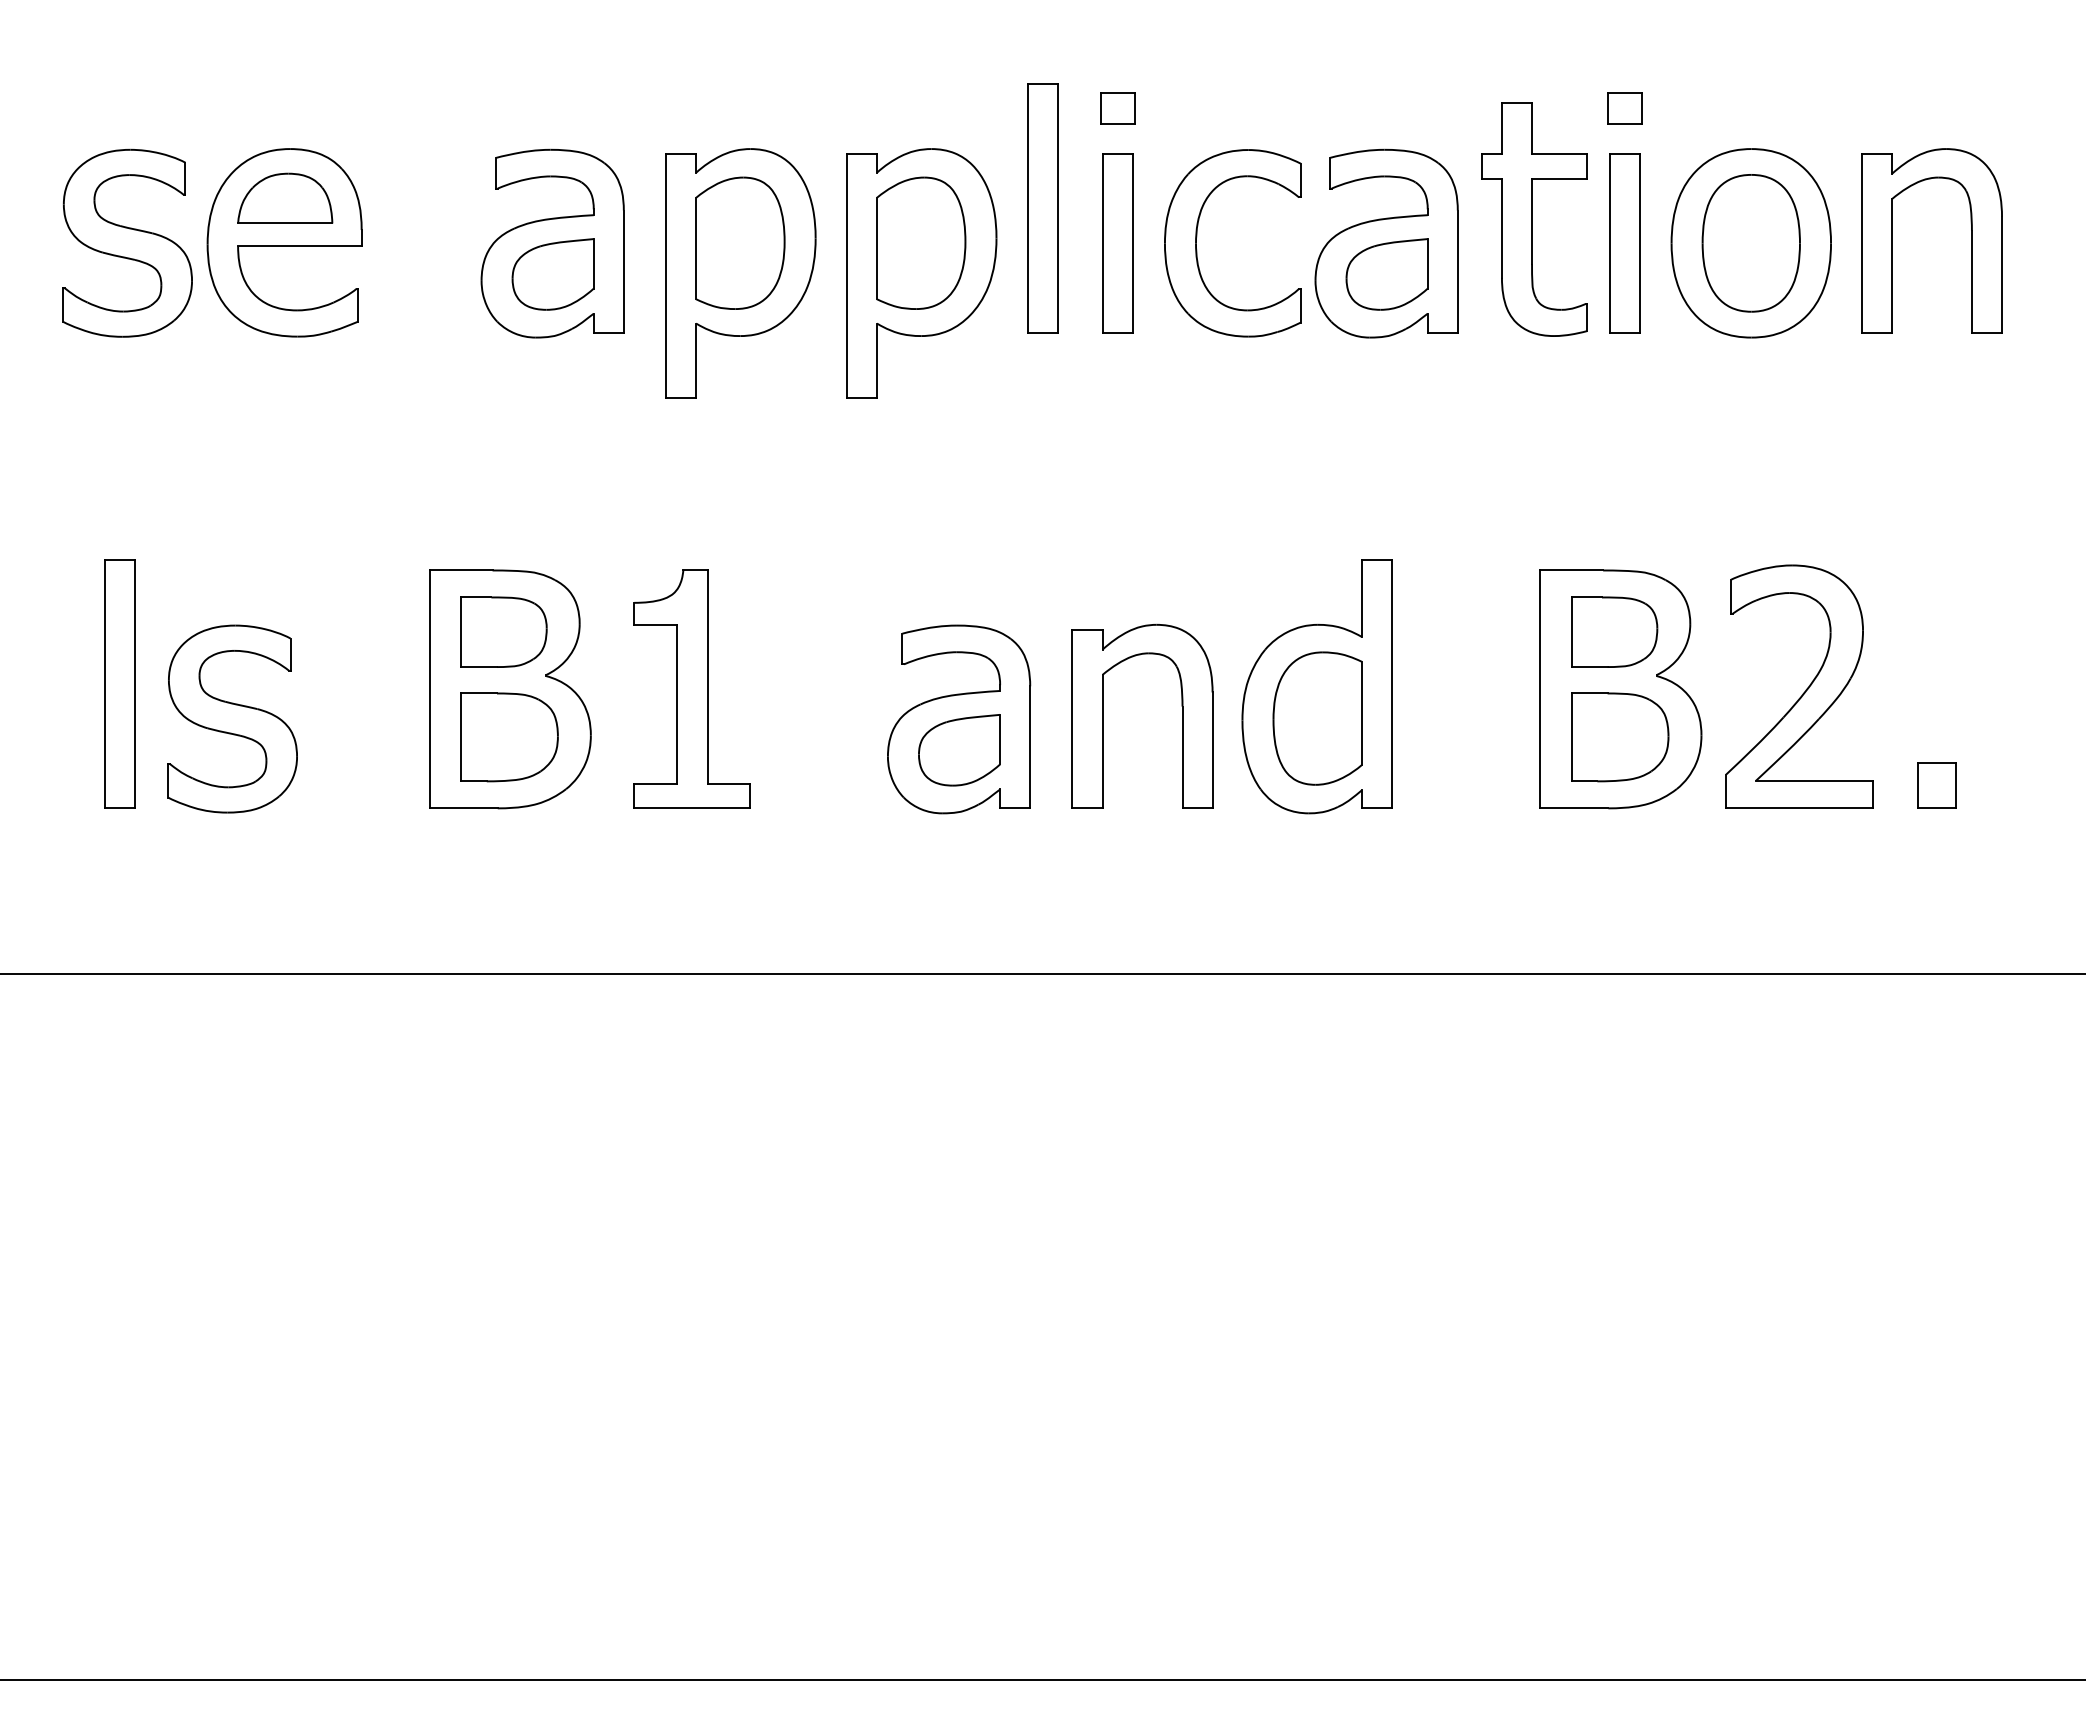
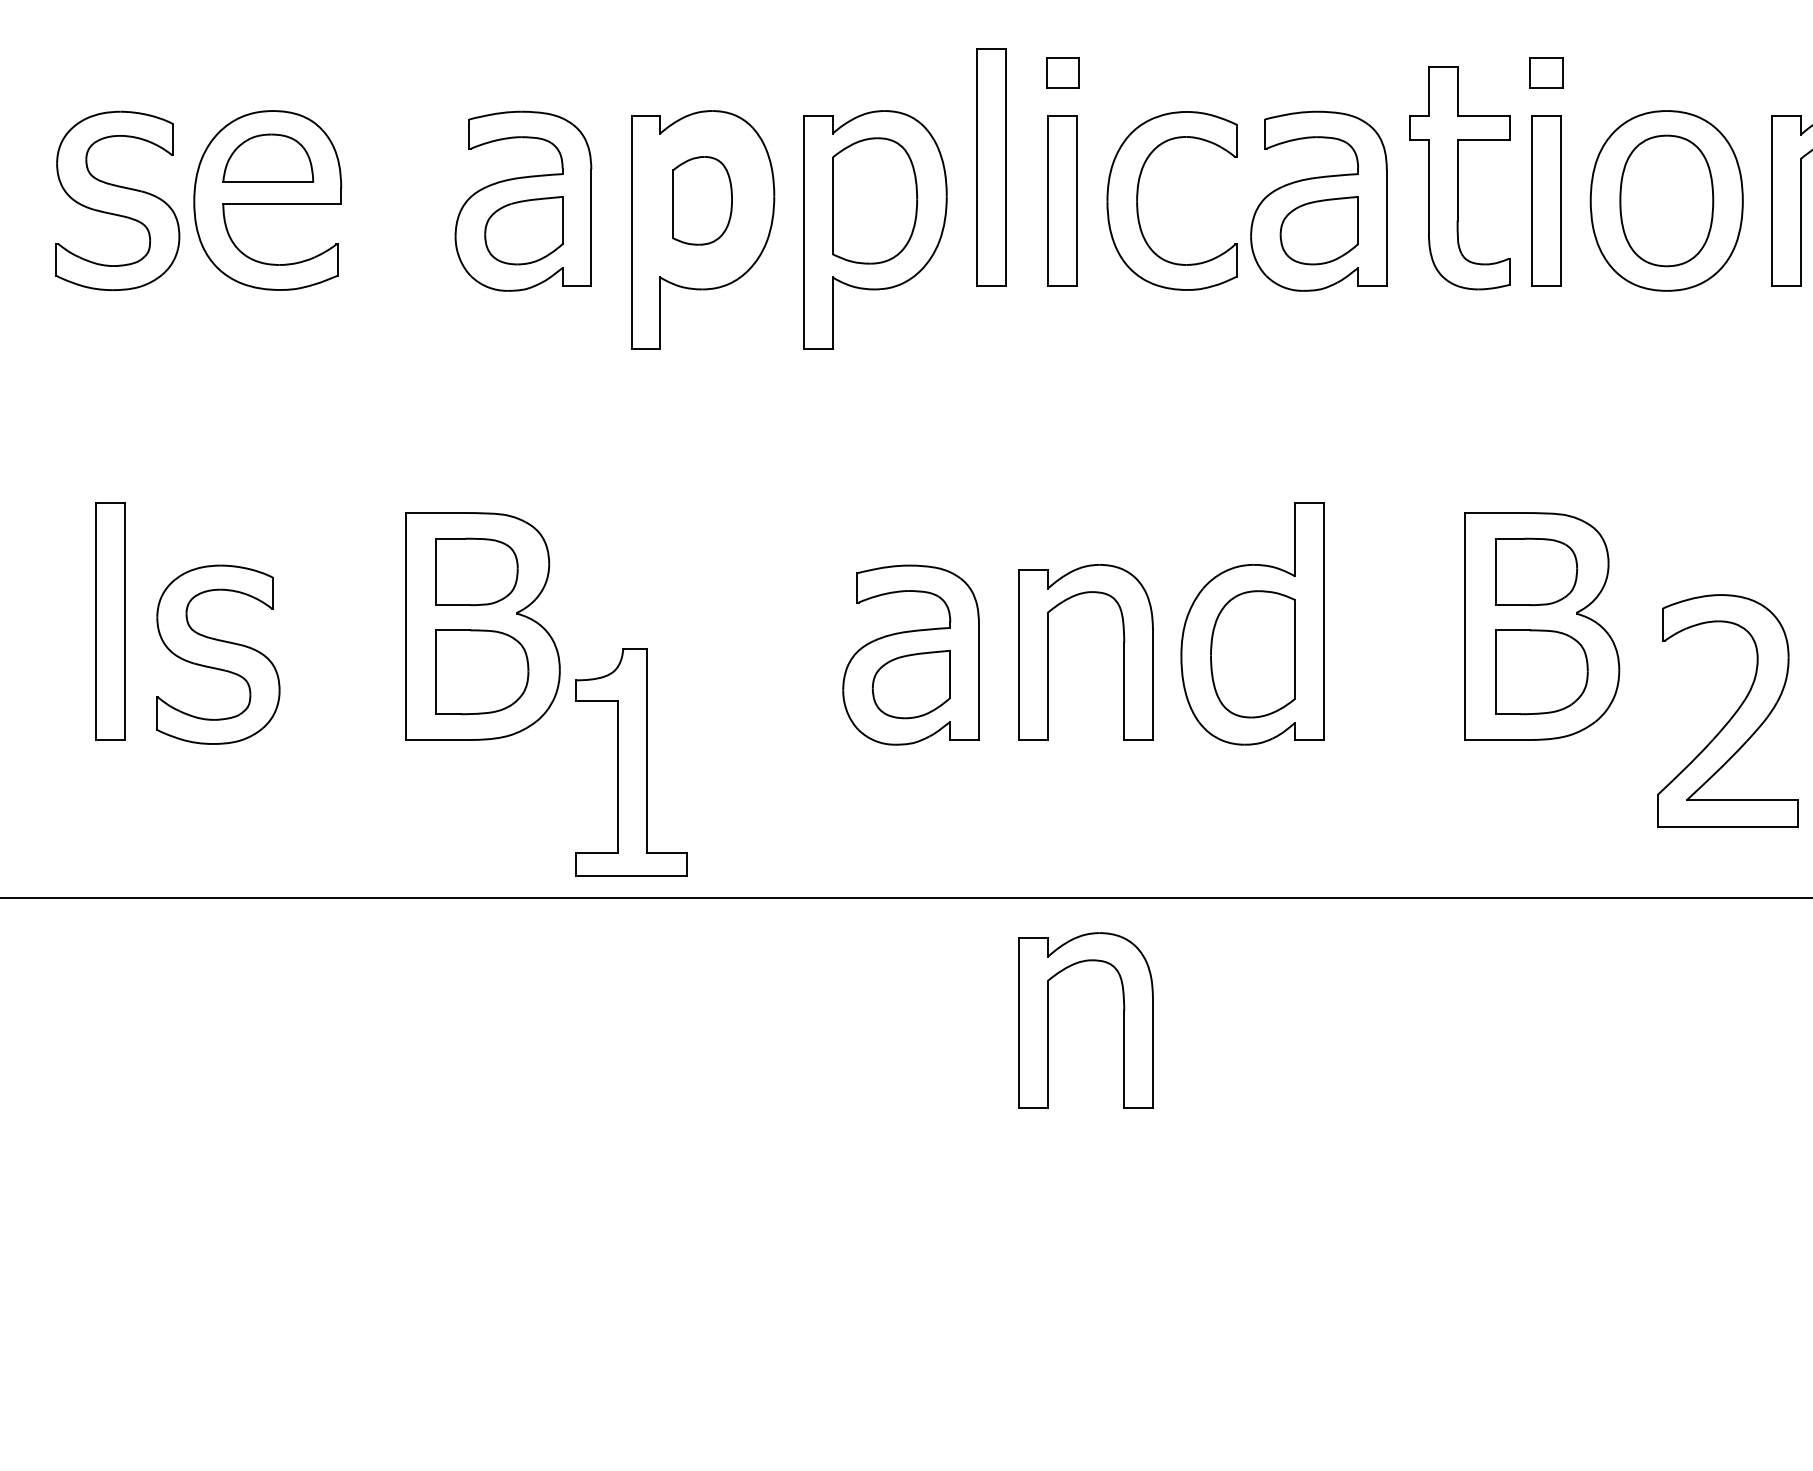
part: (740, 242) -> (702, 200), size x0.7
part: (691, 688) -> (631, 762), moved
part: (1805, 689) -> (1733, 713), moved
part: (1103, 1101) -> (1048, 1019), added

